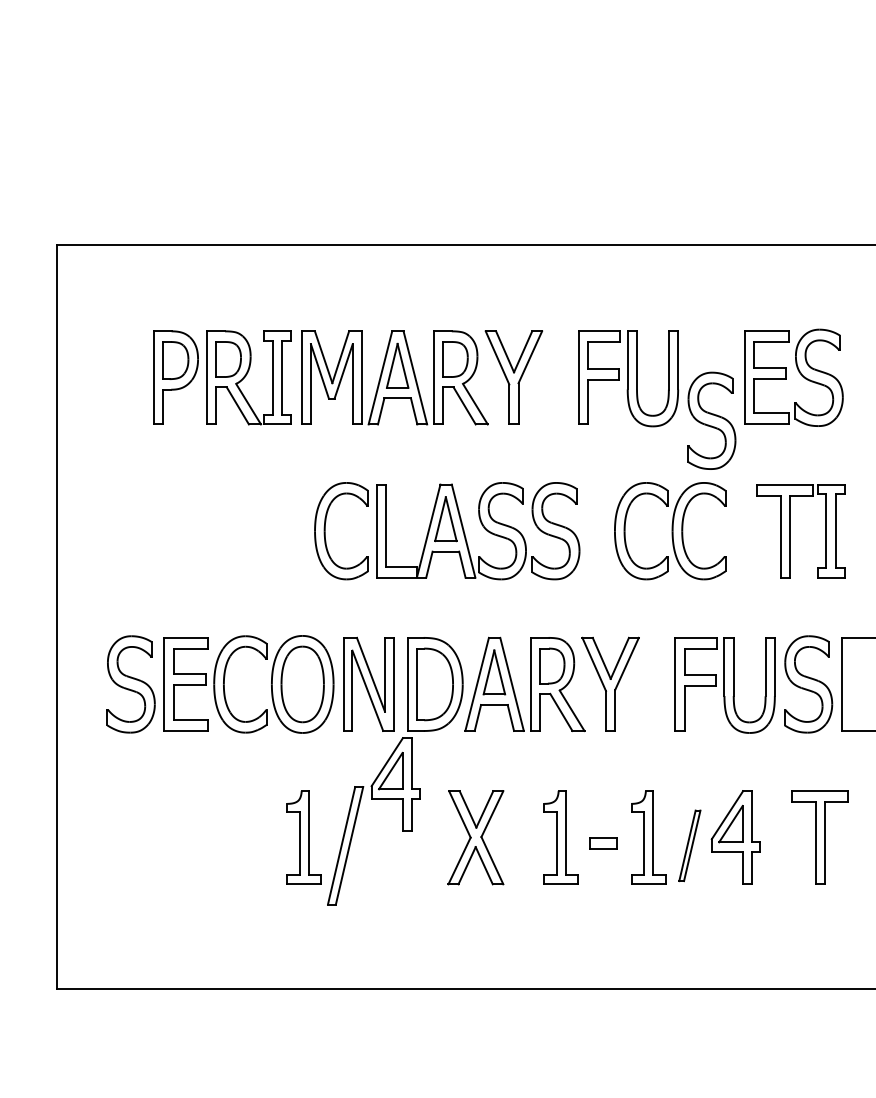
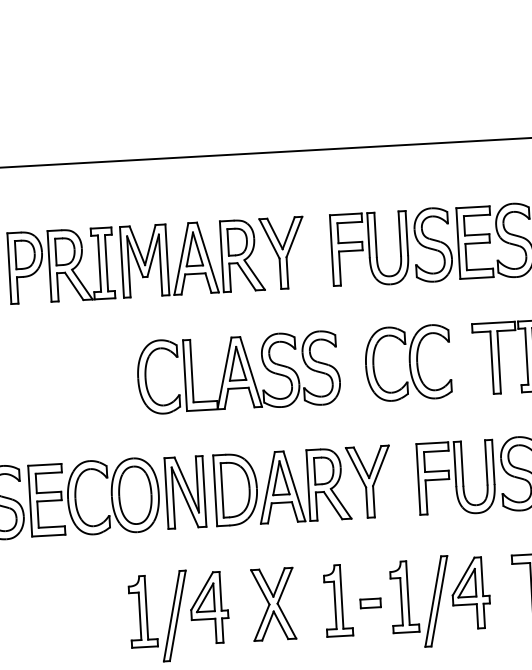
part: (711, 420) -> (432, 244), moved
part: (395, 784) -> (209, 607), moved
part: (689, 845) -> (436, 601), size x1.67

